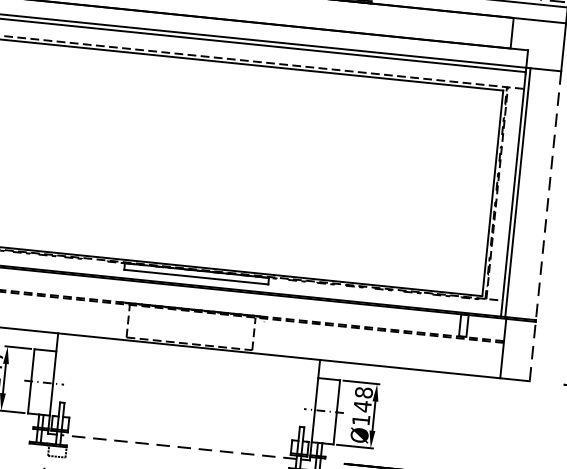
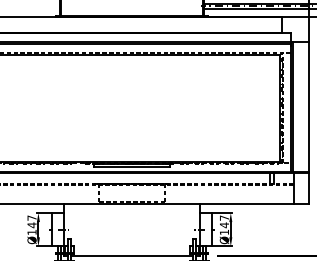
line: (545, 225) -> (309, 122), dashed -> solid
text: (364, 391) -> (224, 217), Ø148 -> Ø147
line: (178, 446) -> (131, 255), dashed -> solid

